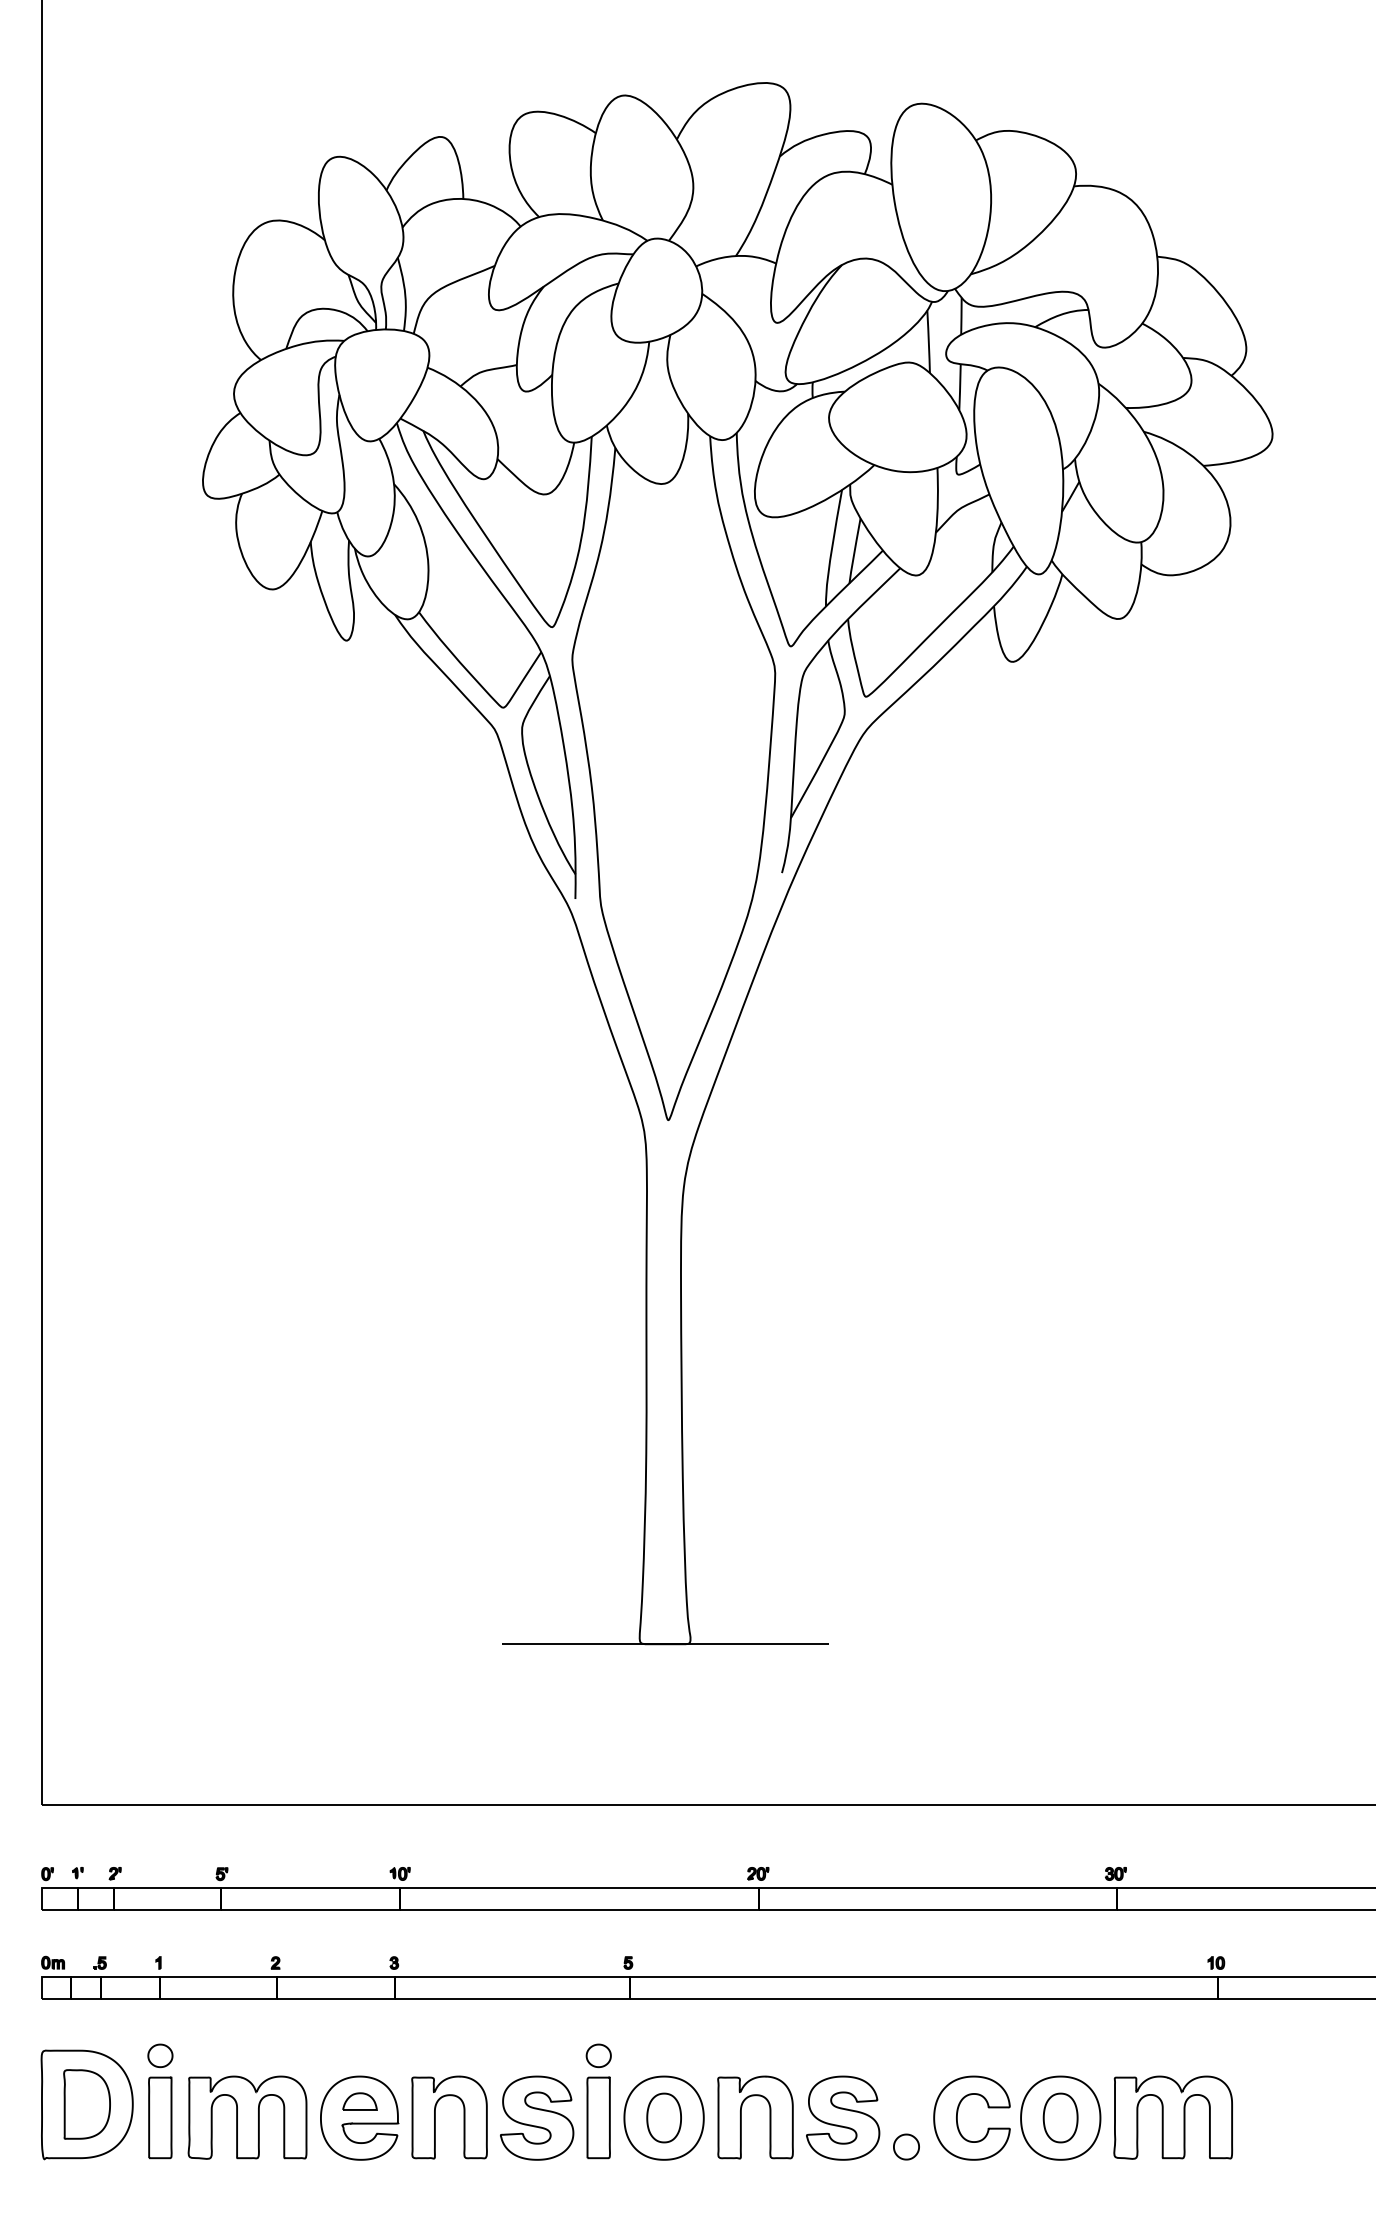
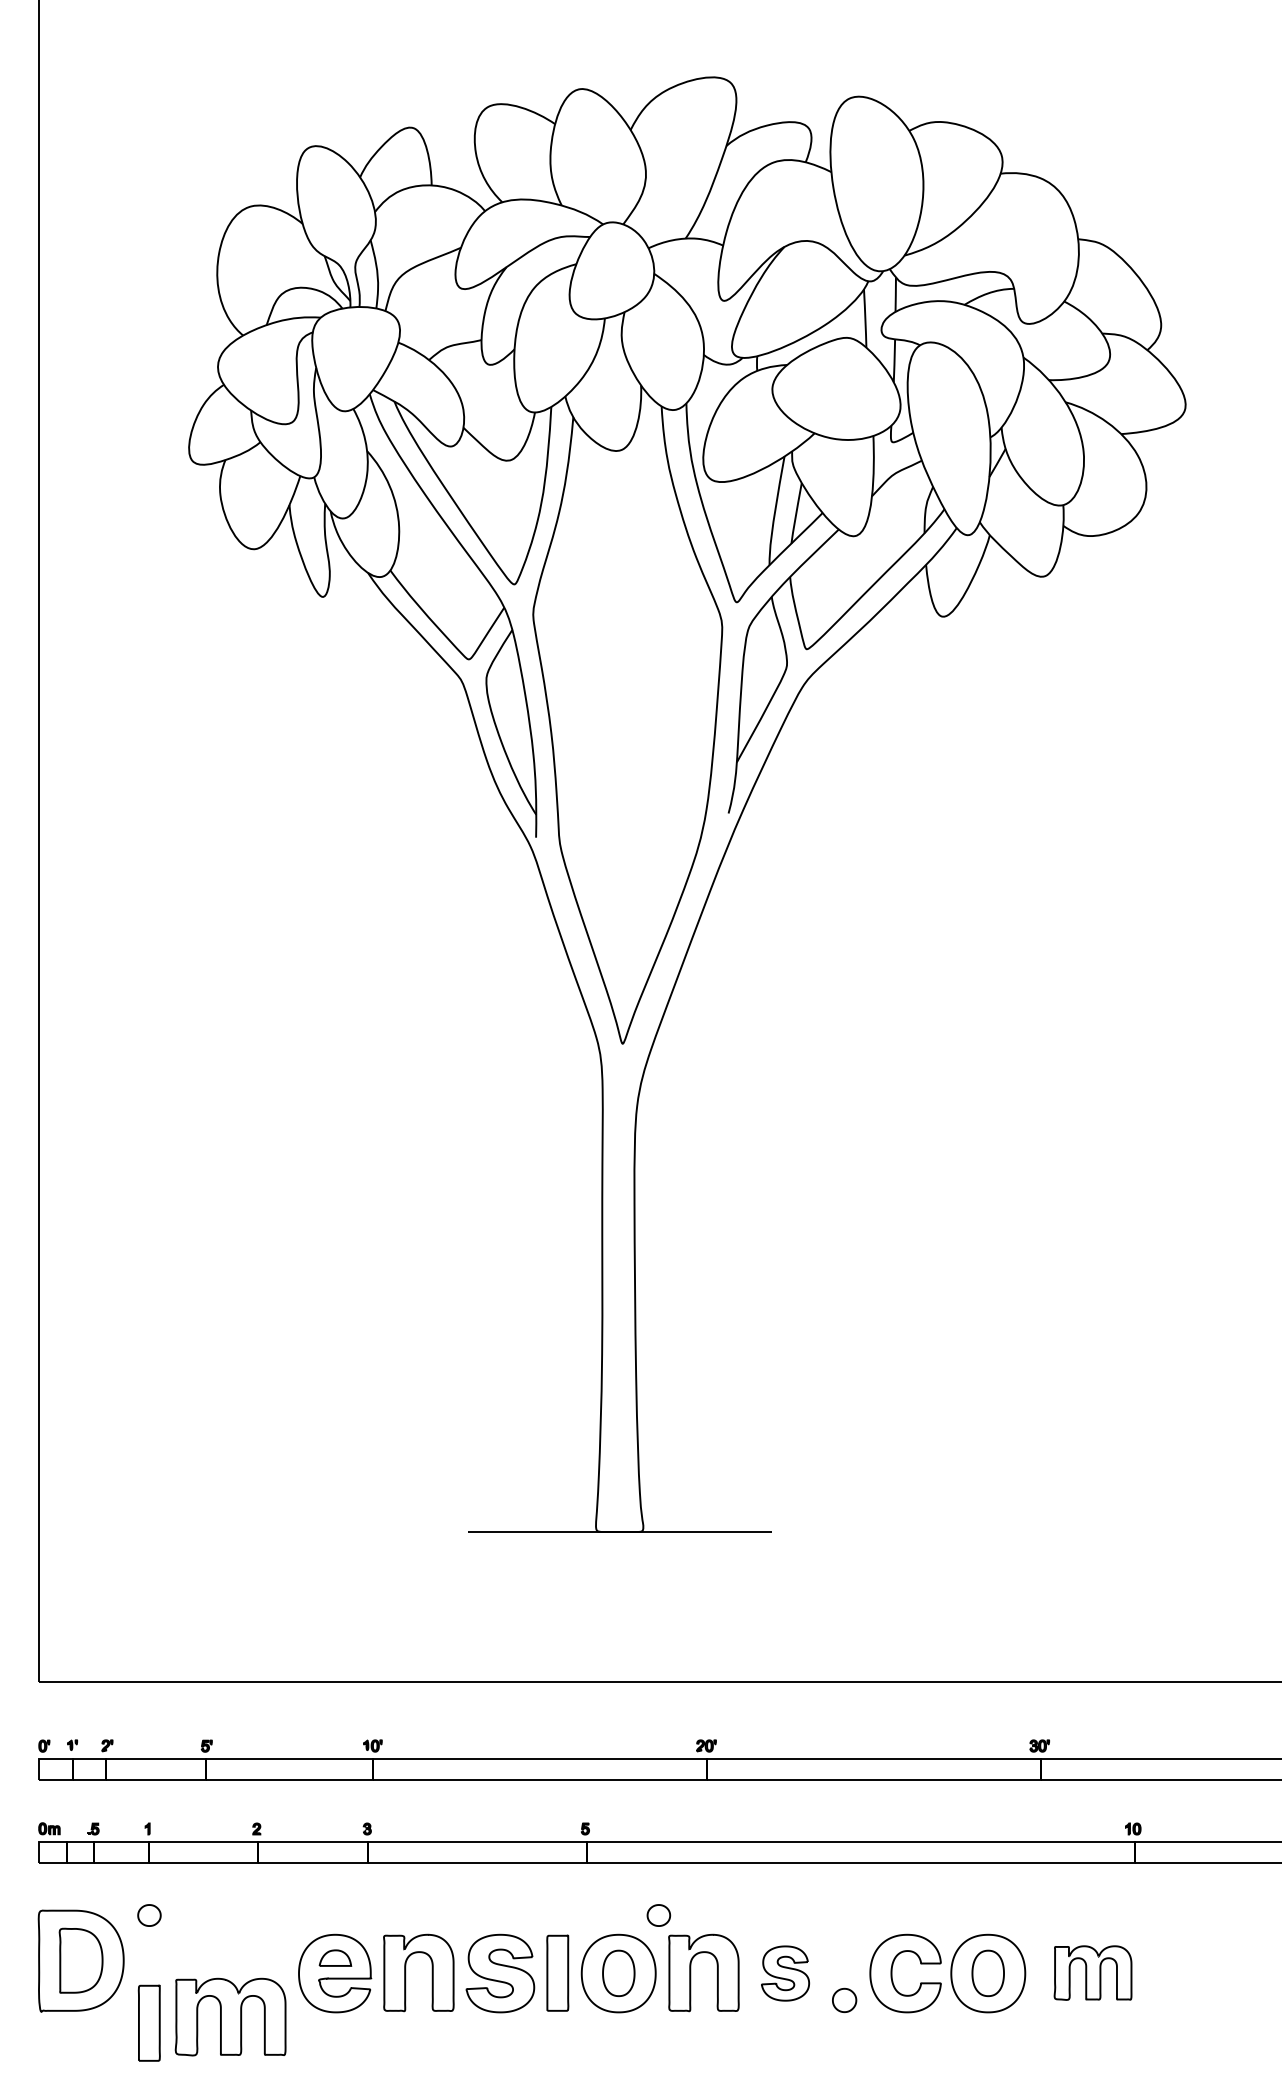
part: (598, 2055) -> (658, 1915), moved
part: (159, 2117) -> (148, 2022), moved
part: (247, 2117) -> (230, 2016), moved
part: (1172, 2117) -> (1092, 1972), size x0.7
part: (843, 2118) -> (785, 1973), size x0.7

